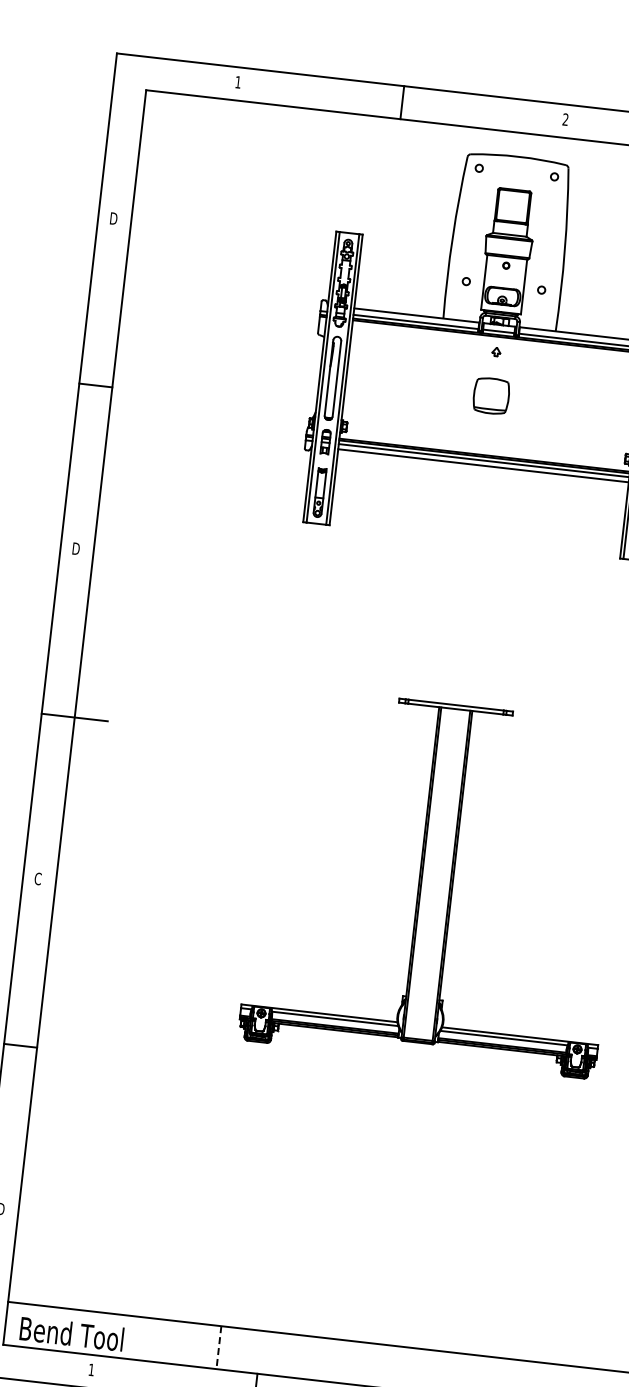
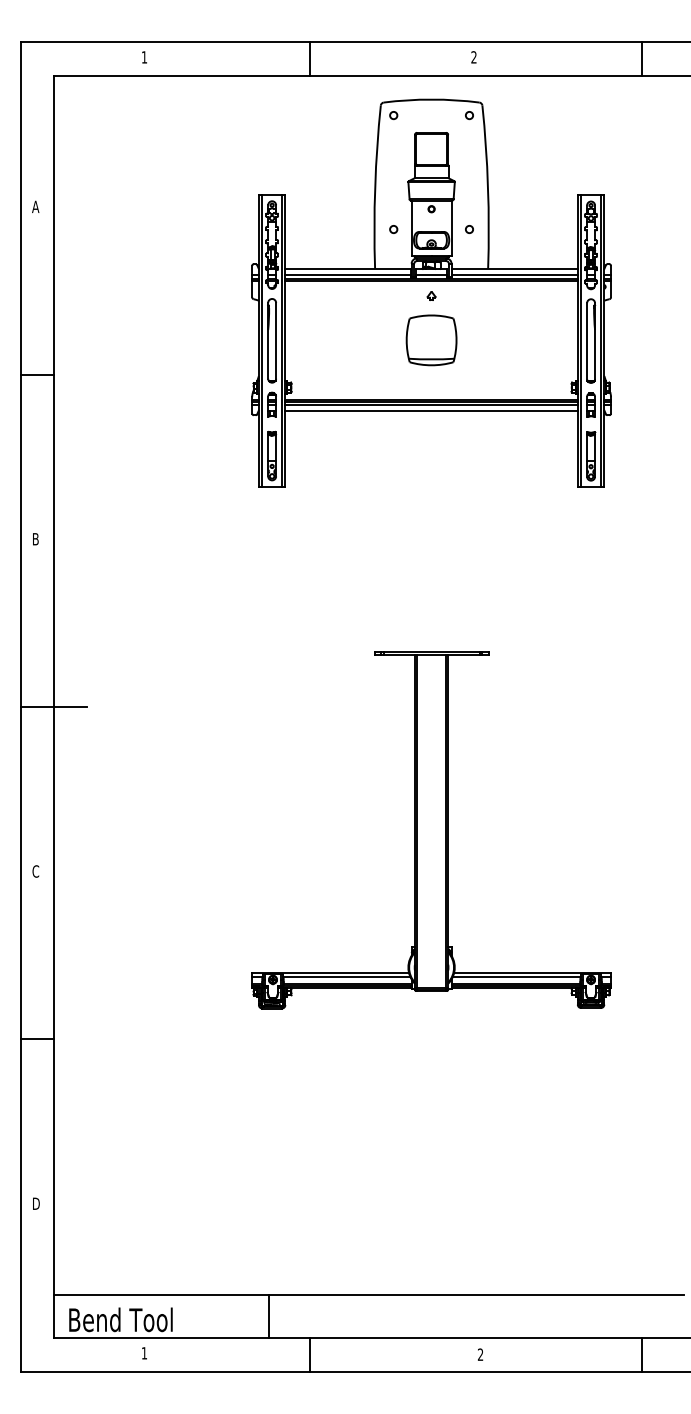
text: (113, 218) -> (35, 206), D -> A
part: (491, 396) -> (431, 340), size x1.43
text: (76, 549) -> (36, 539), D -> B
line: (218, 1347) -> (268, 1316), dashed -> solid

